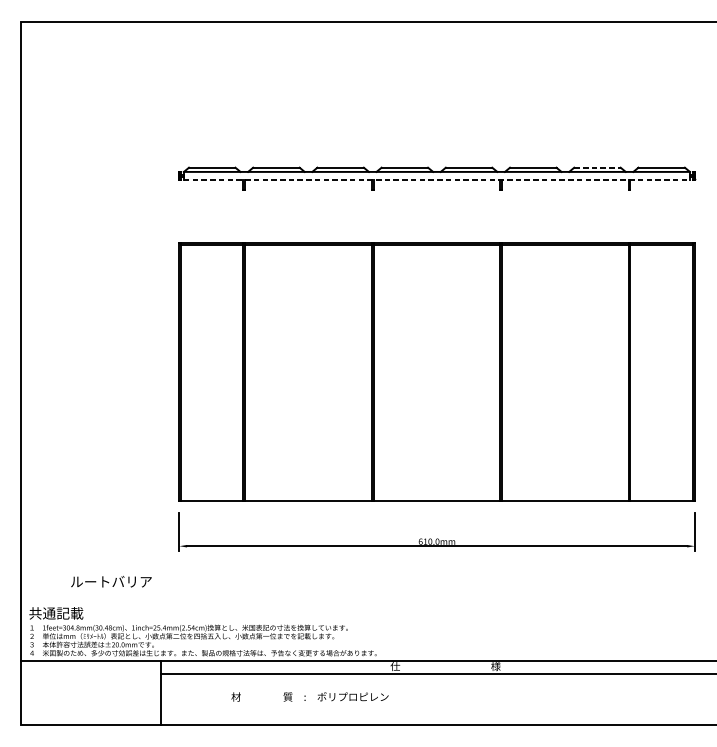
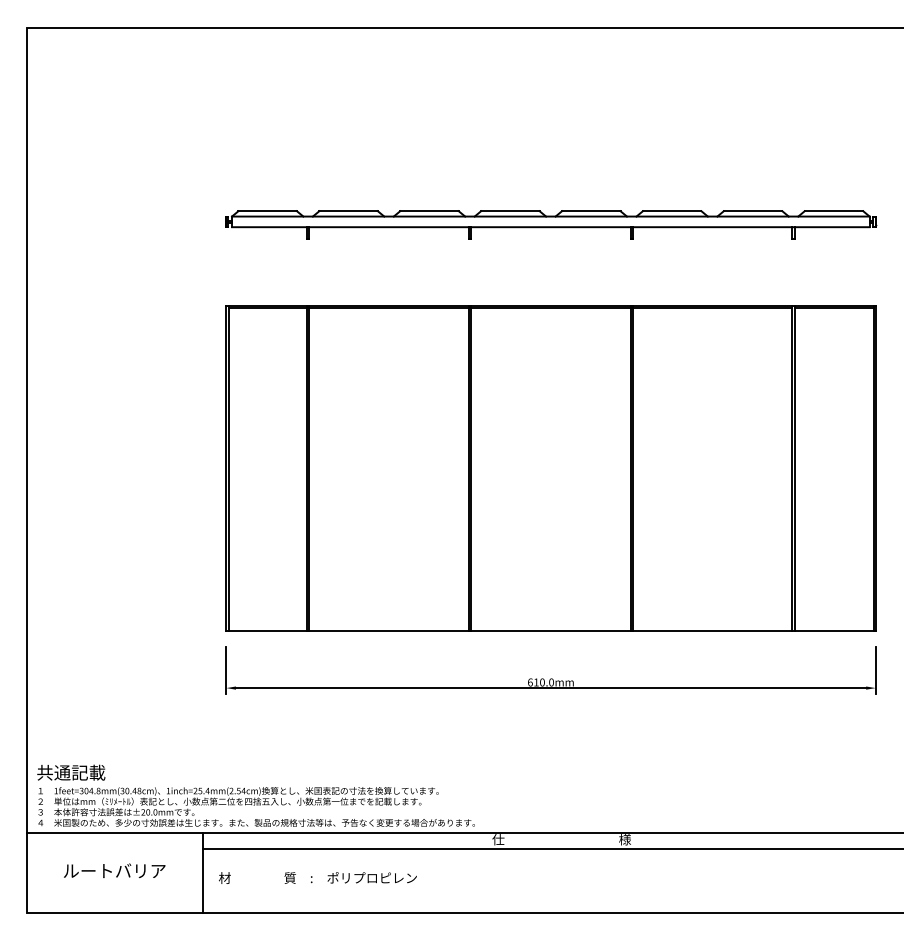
line: (597, 167) -> (753, 211), dashed -> solid
line: (436, 180) -> (550, 227), dashed -> solid
text: (111, 581) -> (114, 870), moved
text: (309, 696) -> (317, 877), moved

